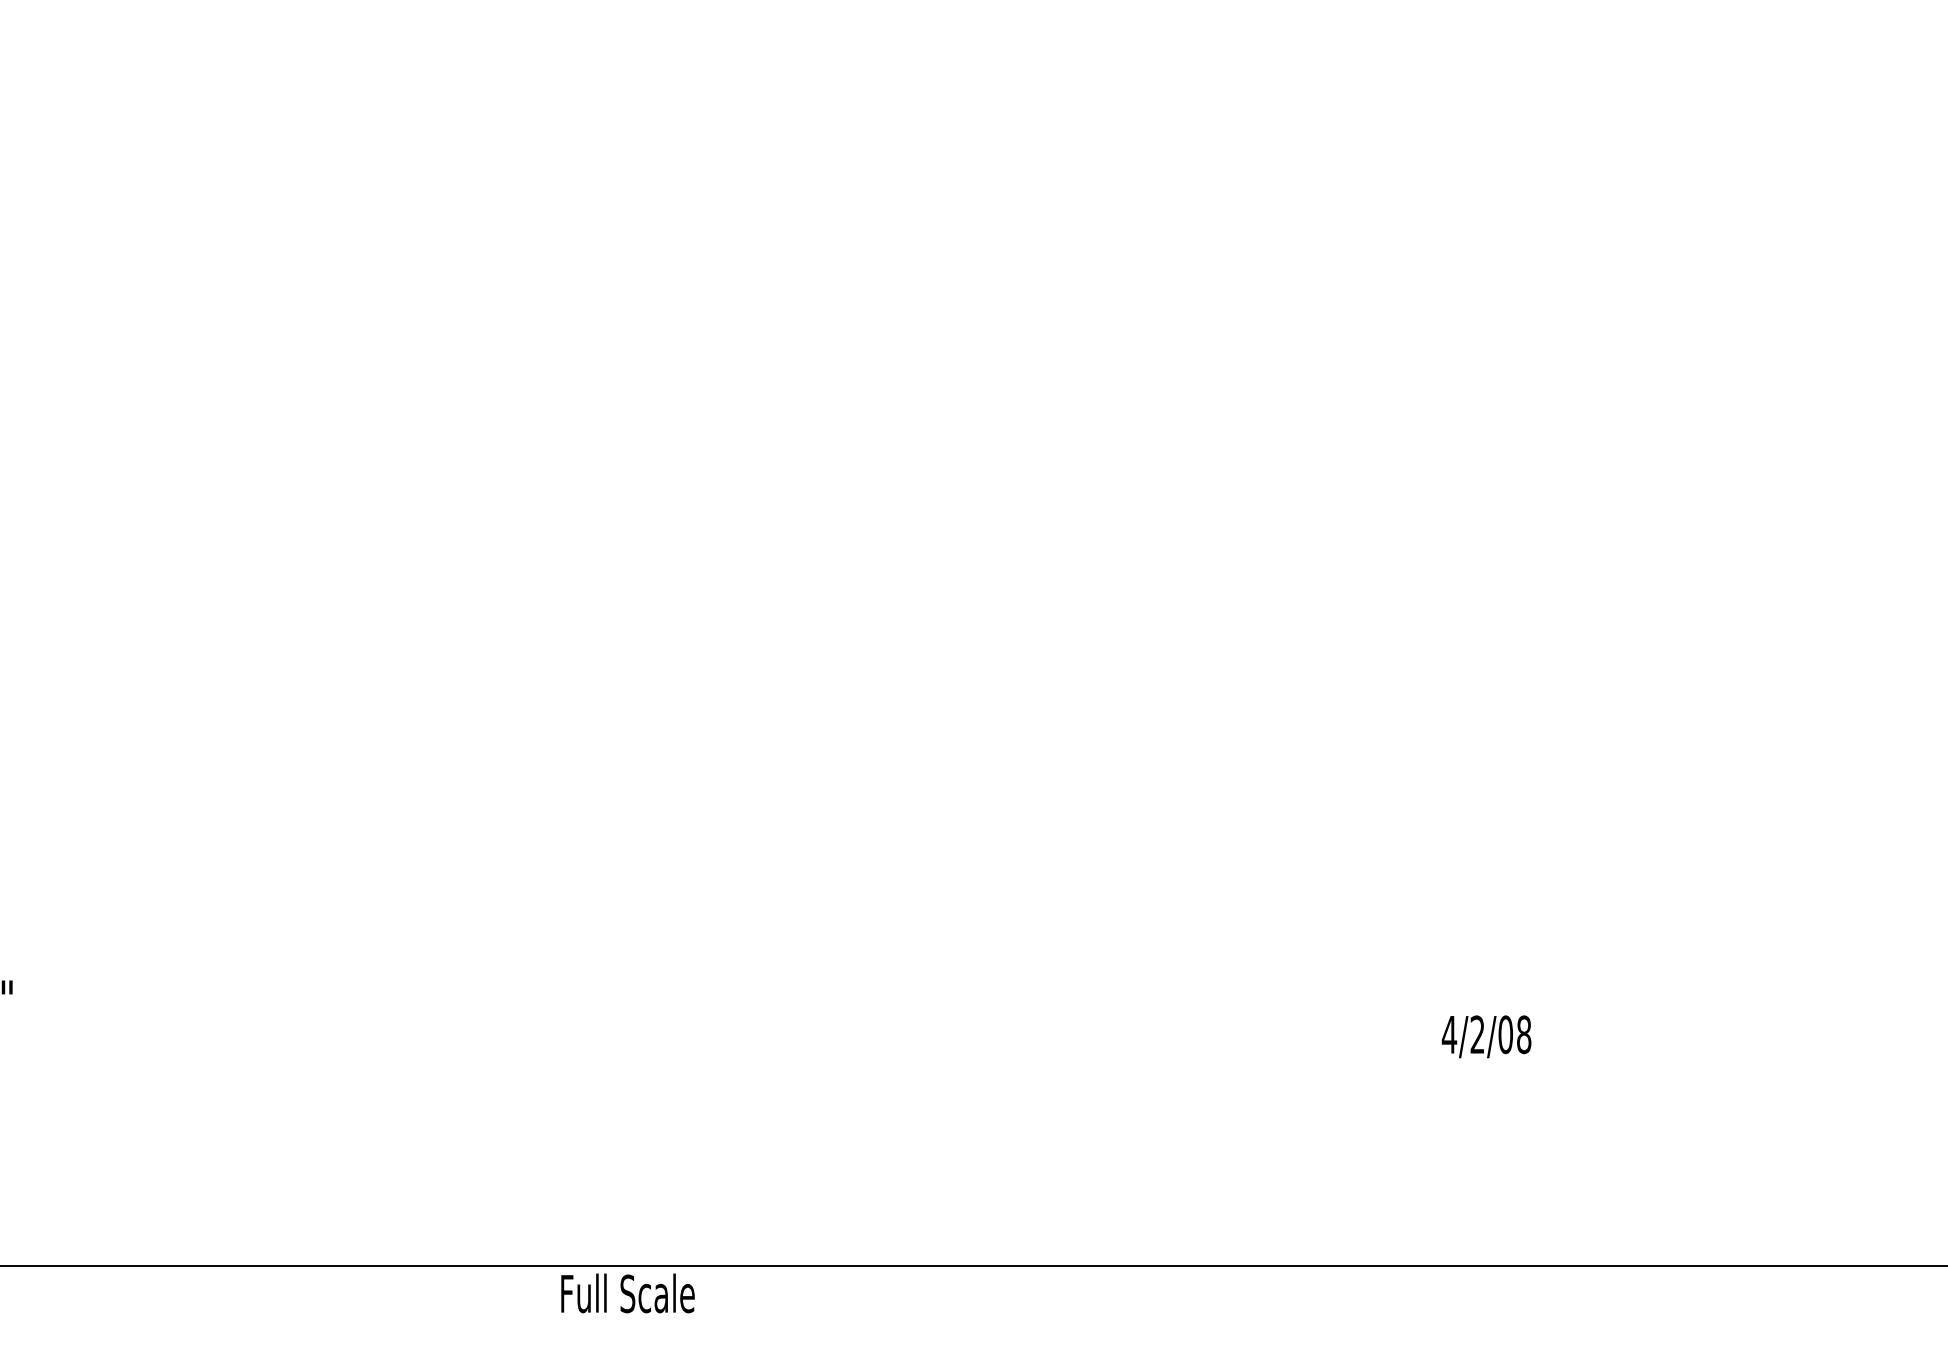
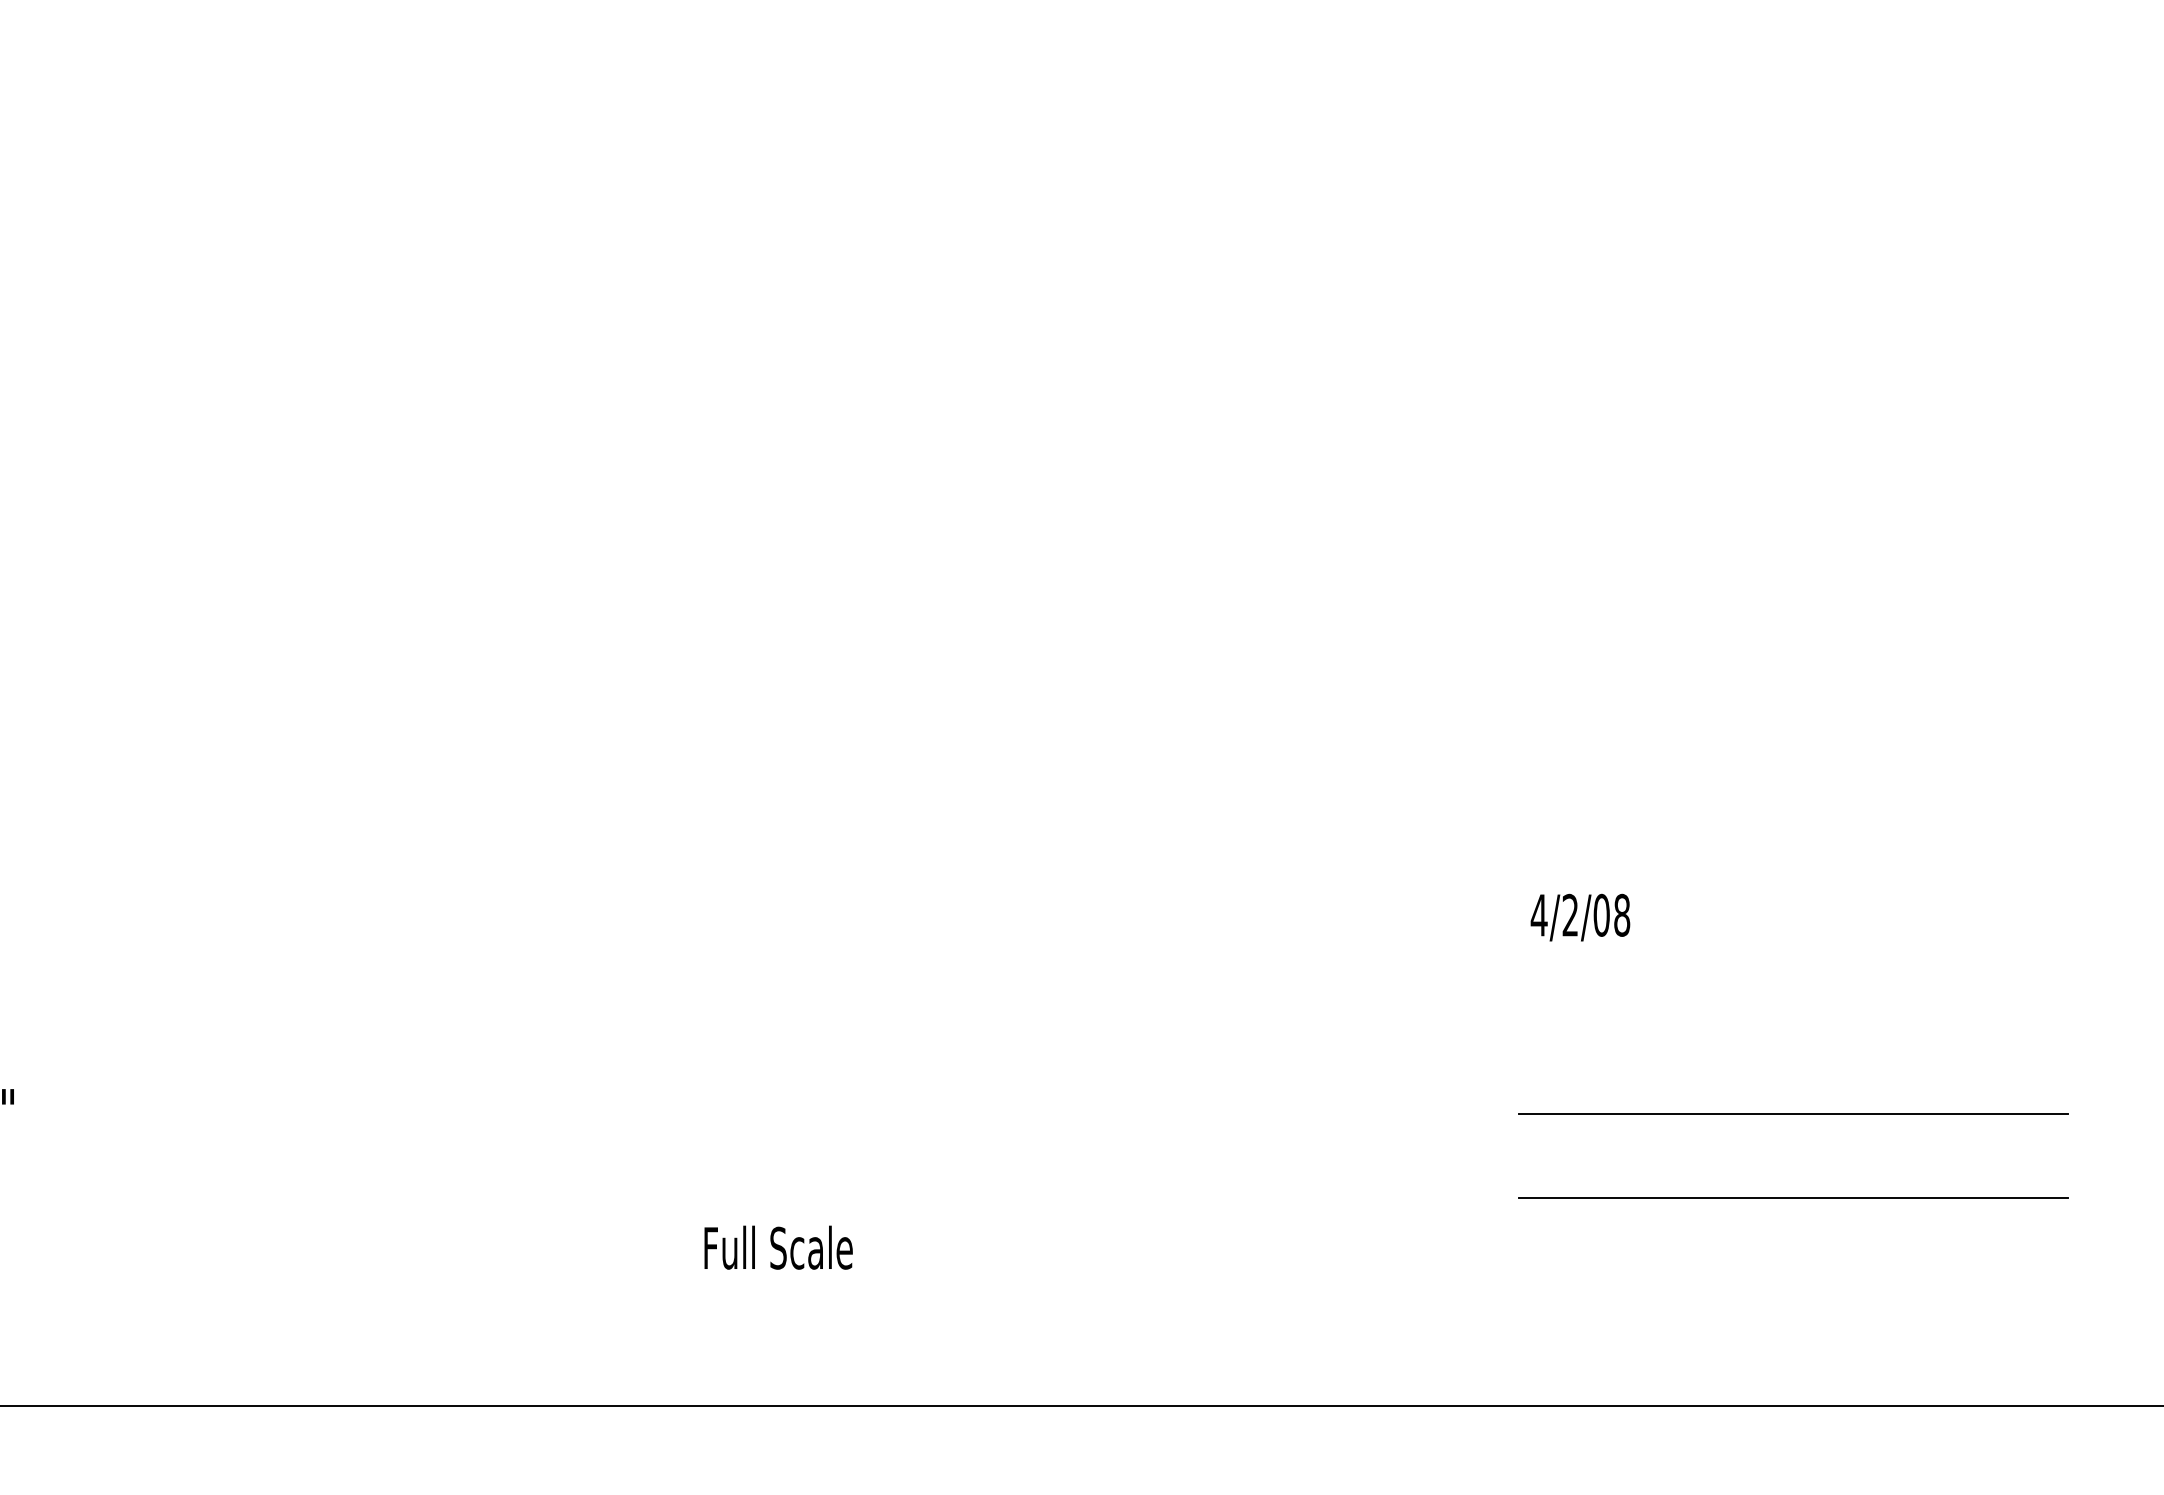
line: (1613, 1003) -> (1792, 1114), added
text: (1486, 1036) -> (1580, 917), moved
line: (1613, 1078) -> (1792, 1197), added
text: (627, 1293) -> (778, 1247), moved

